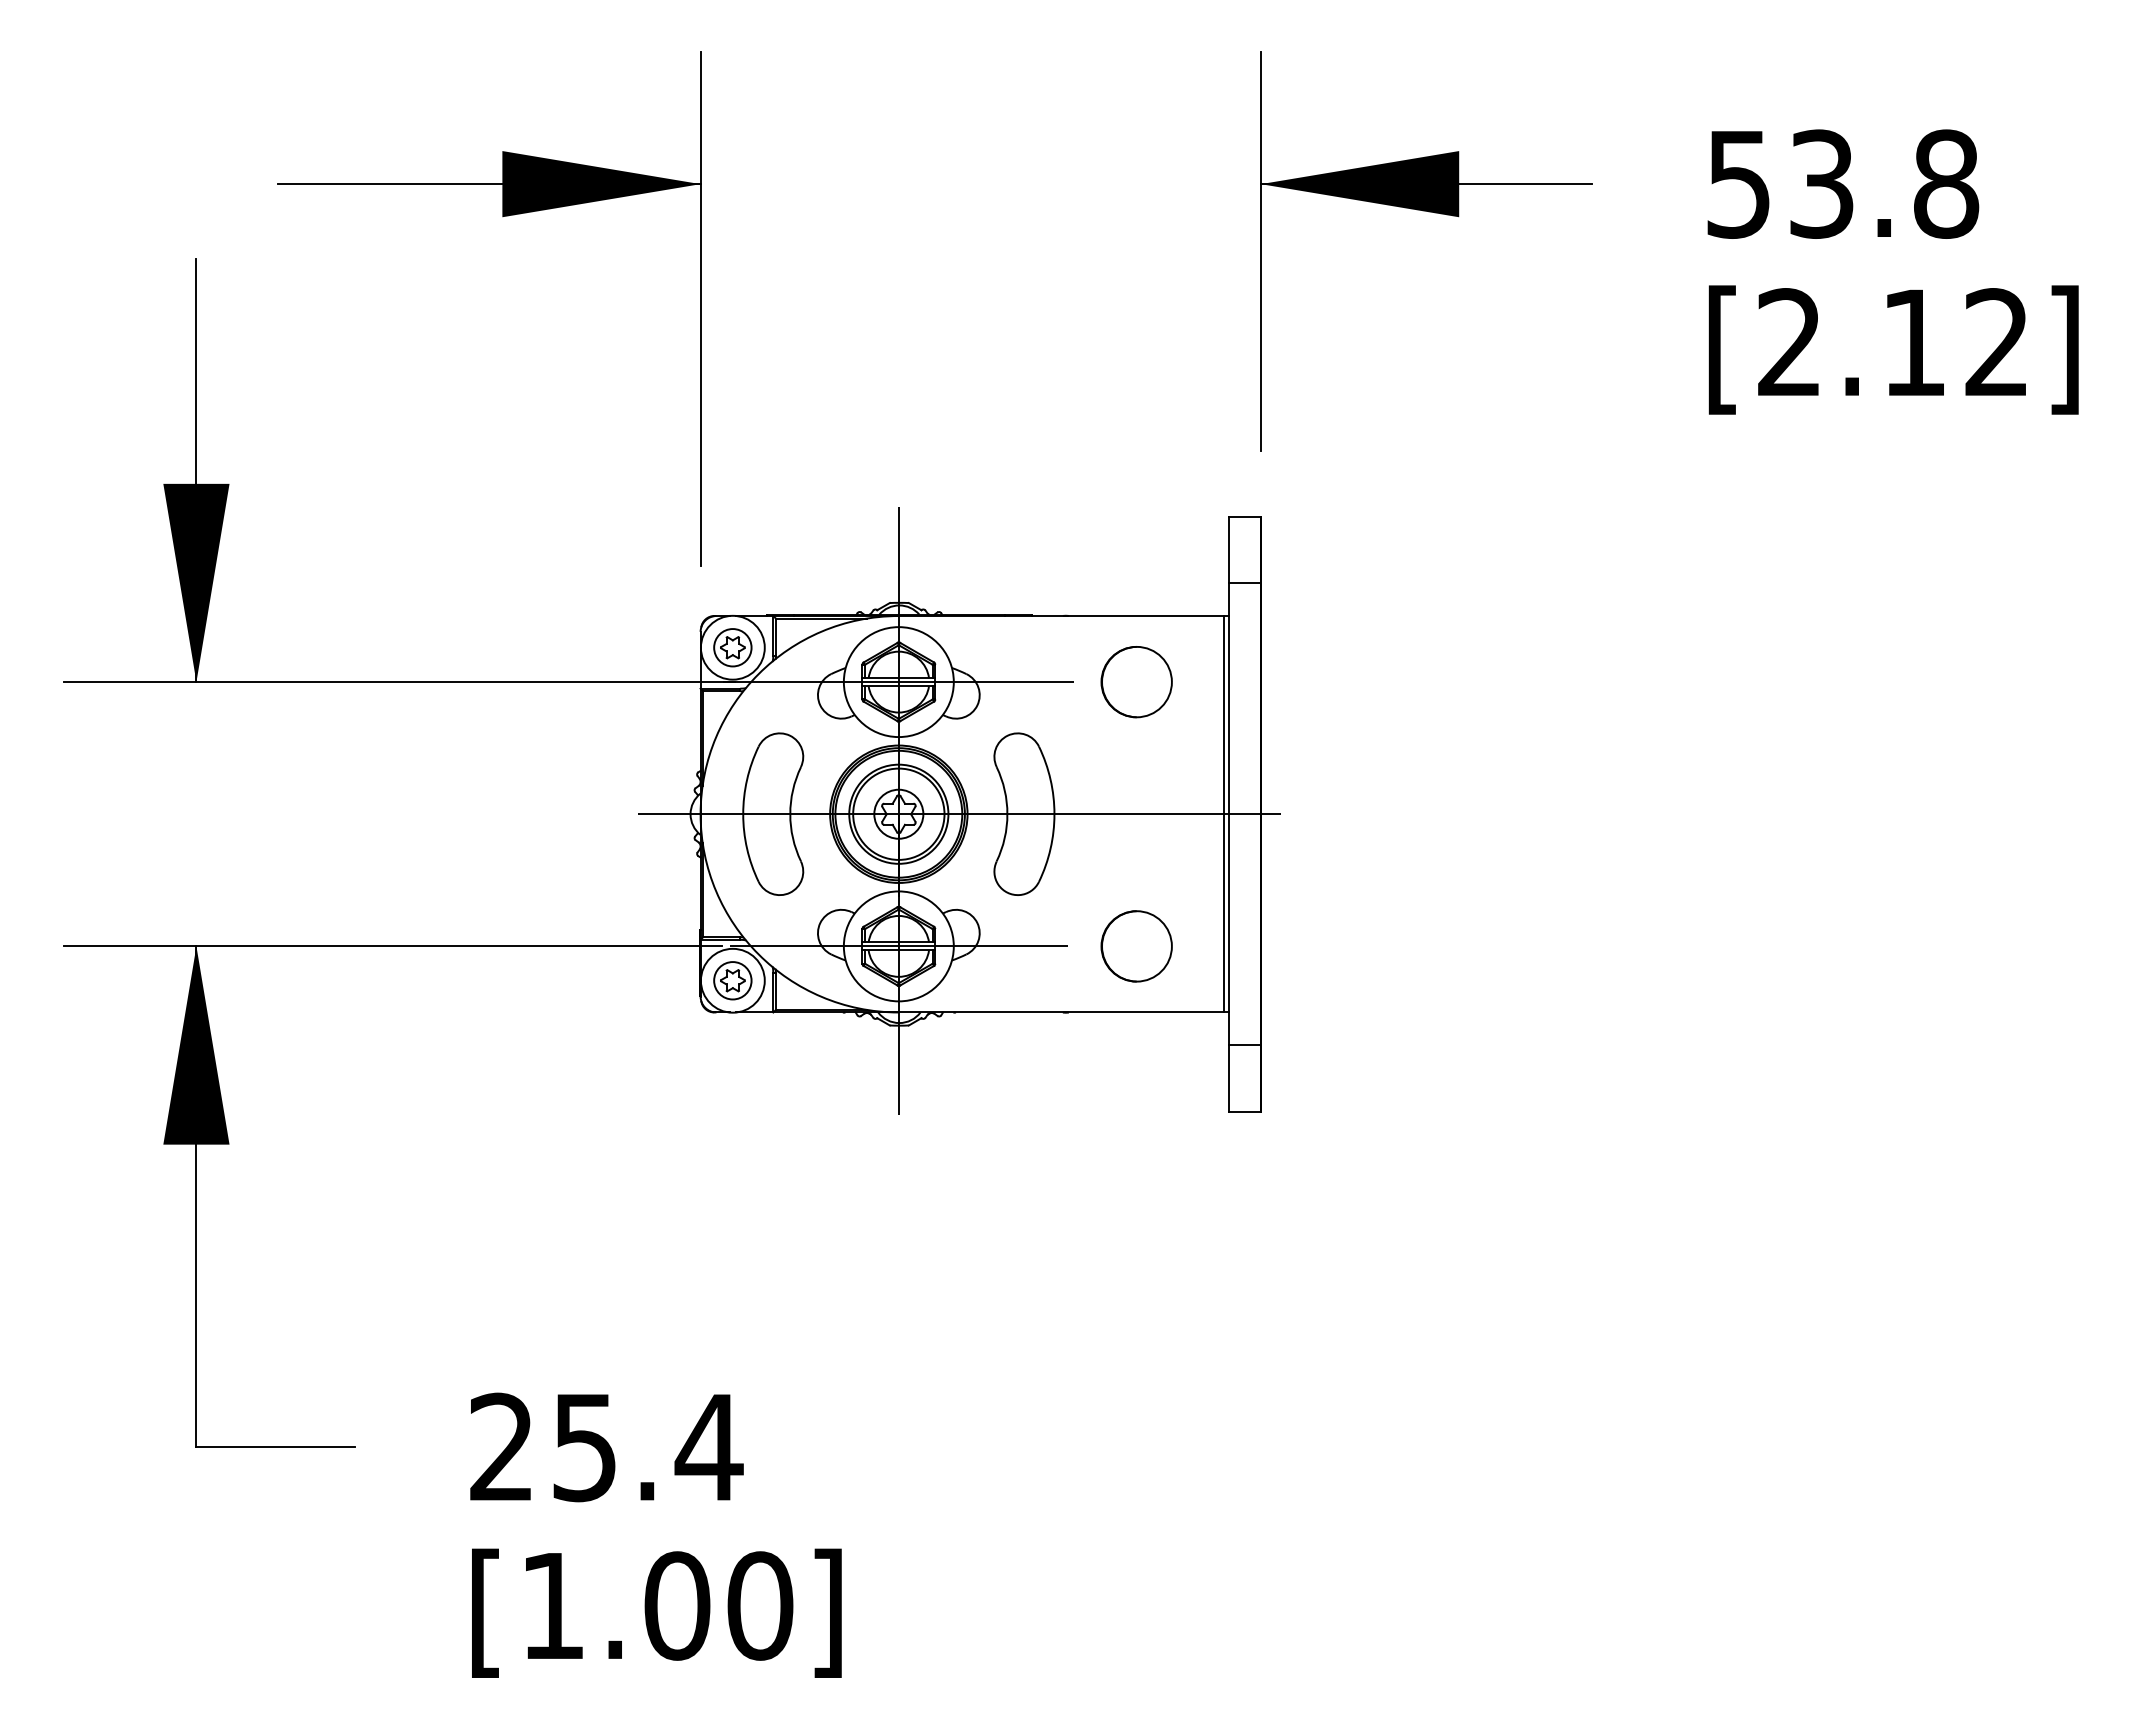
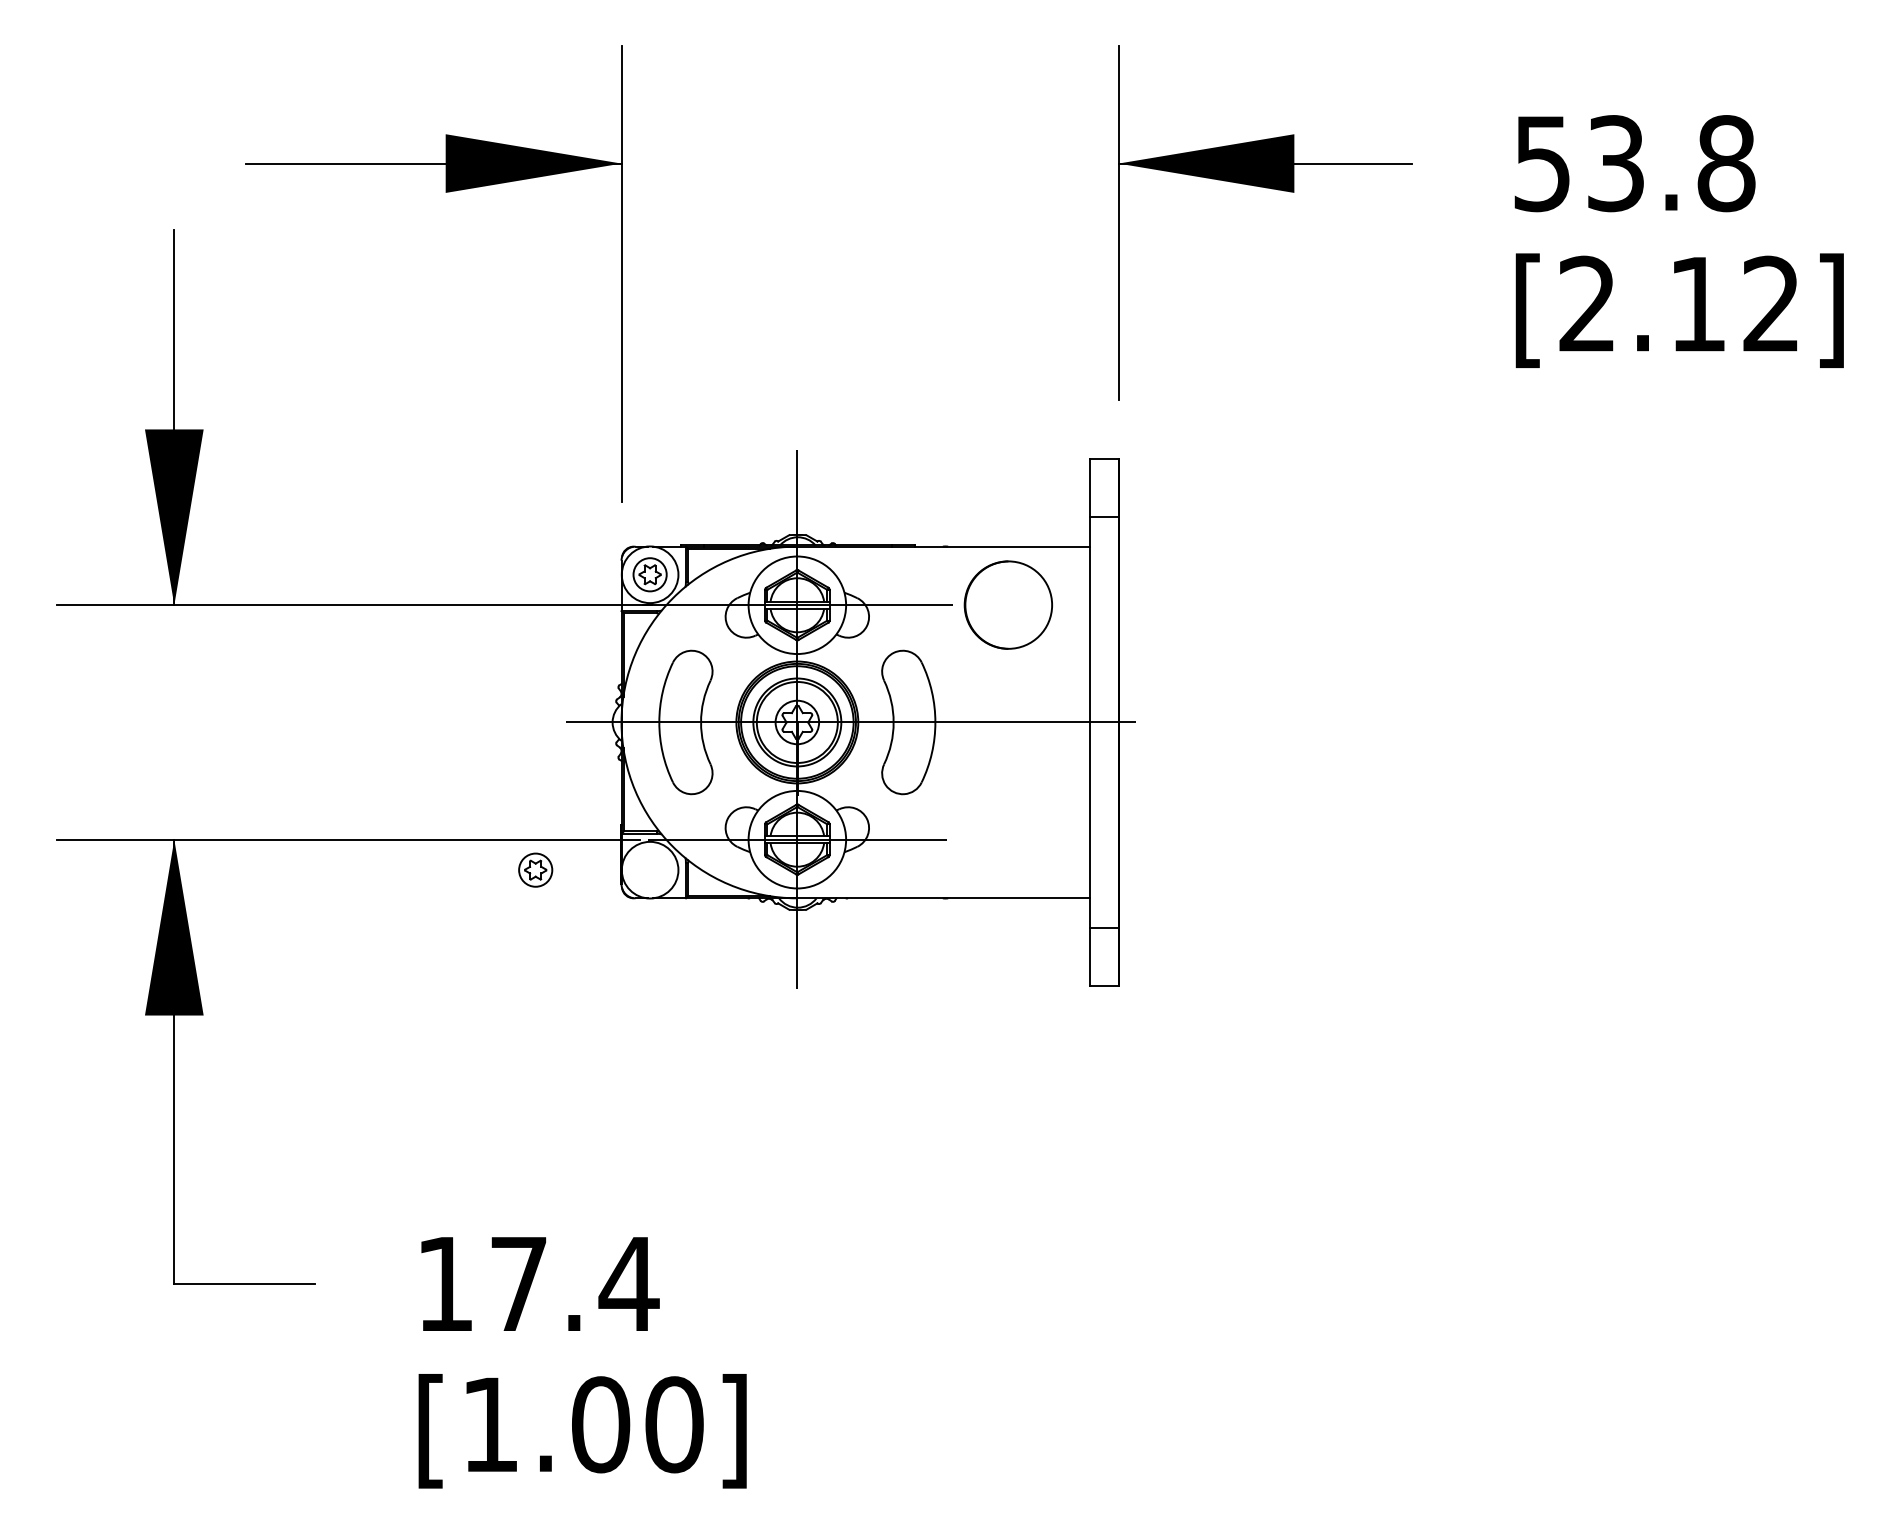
circle: (1136, 682) -> (1008, 605), size x1.4
line: (1223, 814) -> (1085, 722), removed
circle: (1136, 946) -> (1008, 839), removed
part: (732, 980) -> (535, 869), moved
text: (542, 1447) -> (481, 1284), 25.4 -> 17.4

